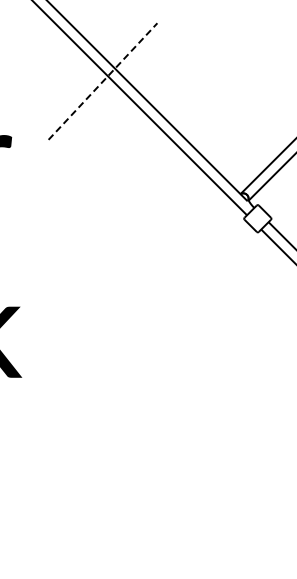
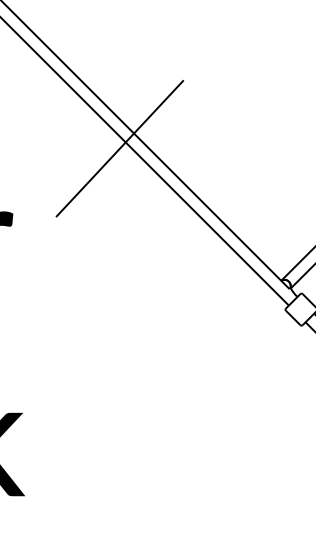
line: (102, 81) -> (119, 148), dashed -> solid

